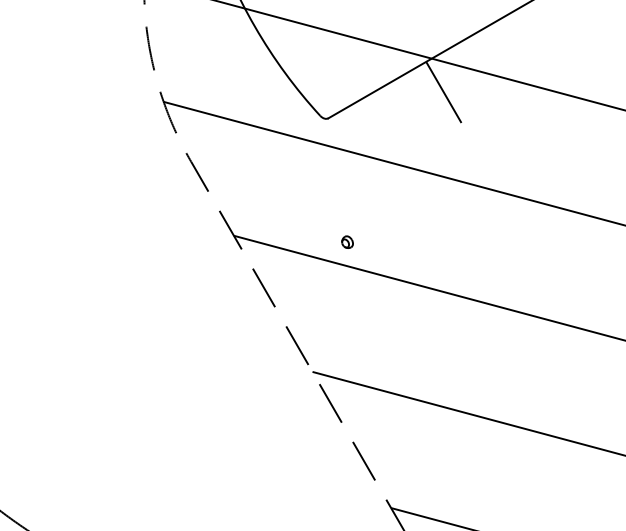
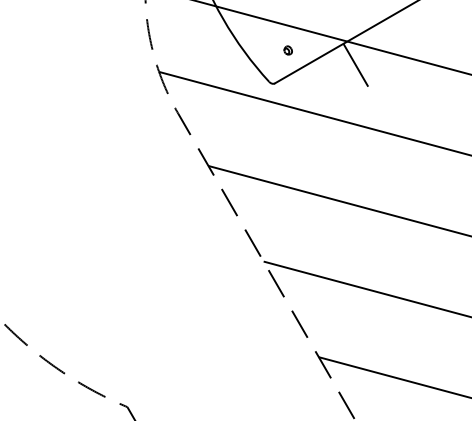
part: (346, 242) -> (287, 50), moved

